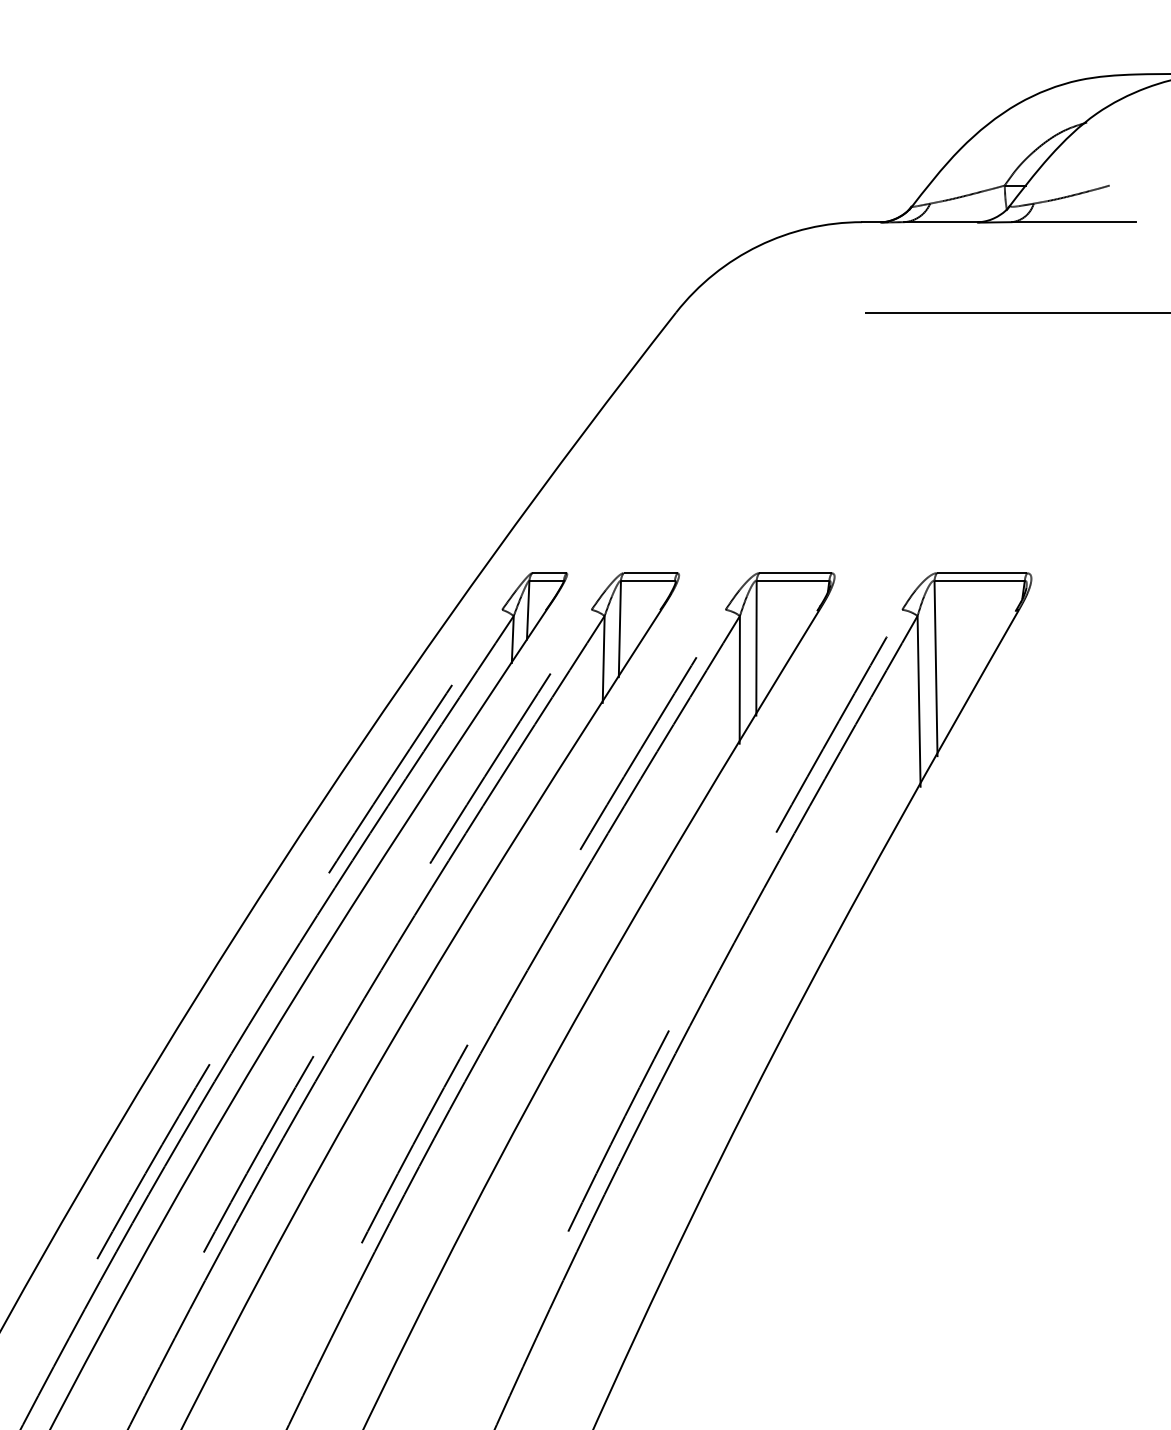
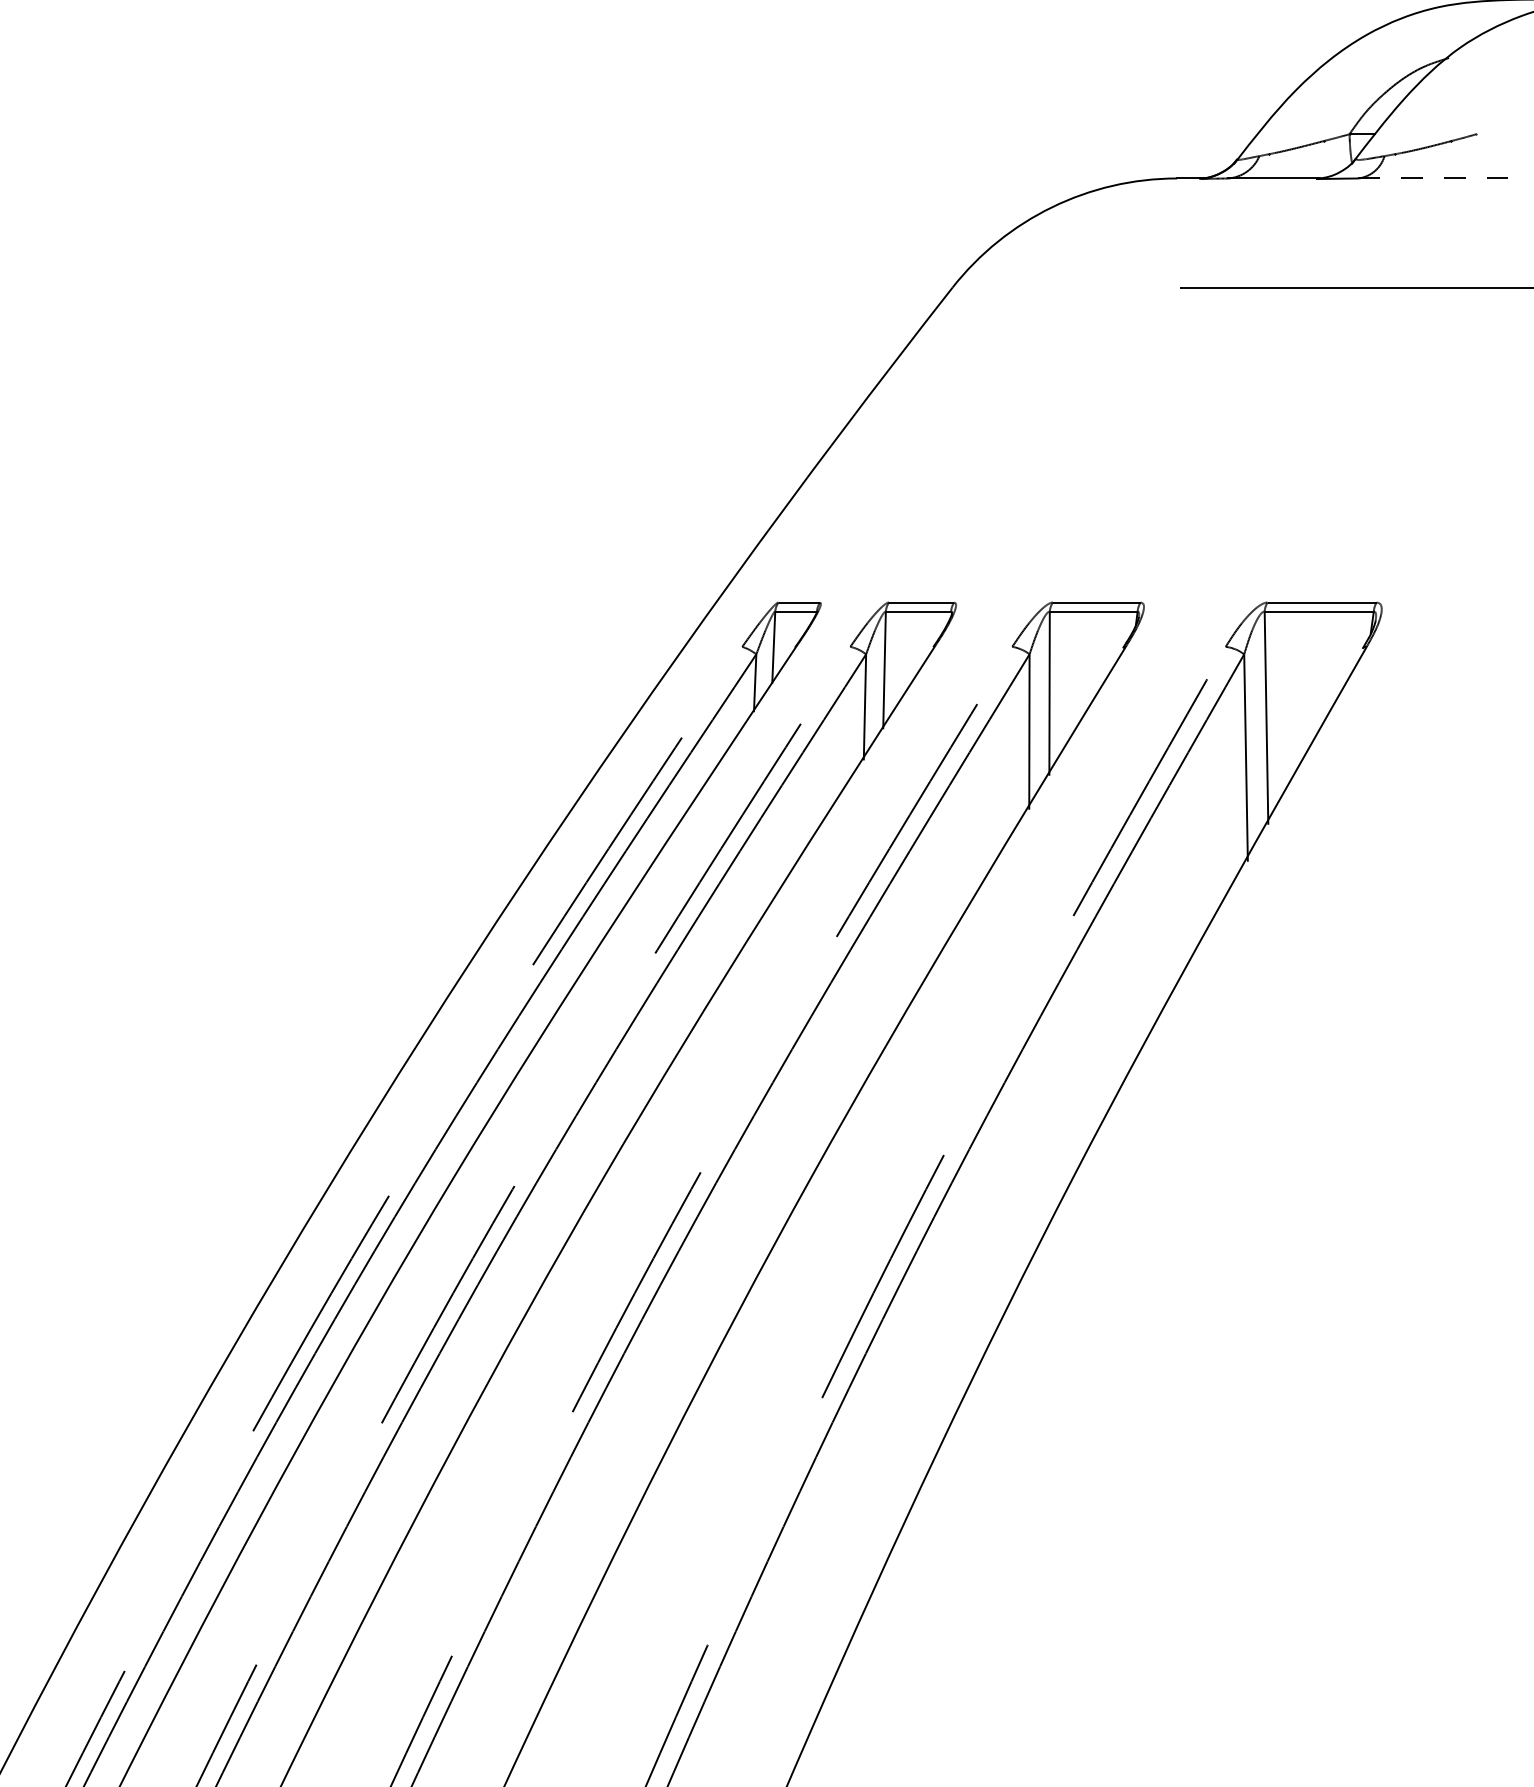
line: (1074, 222) -> (1433, 178), solid -> dashed

